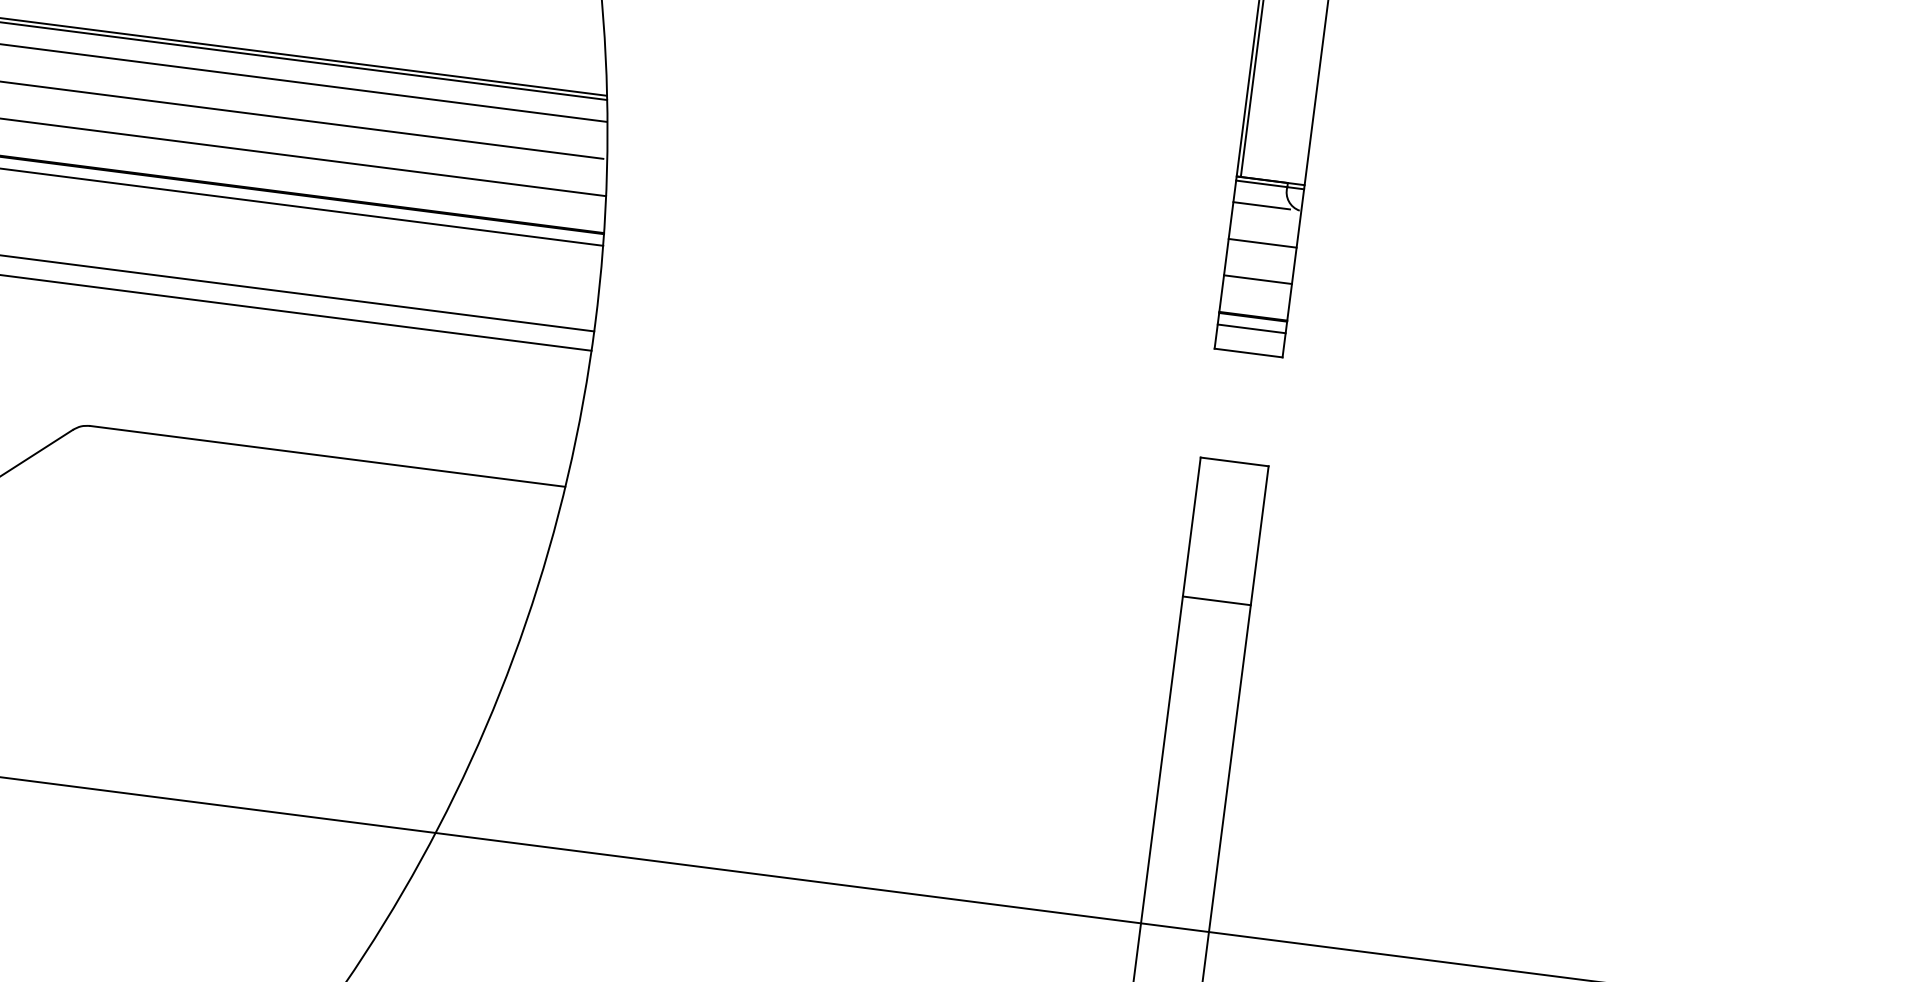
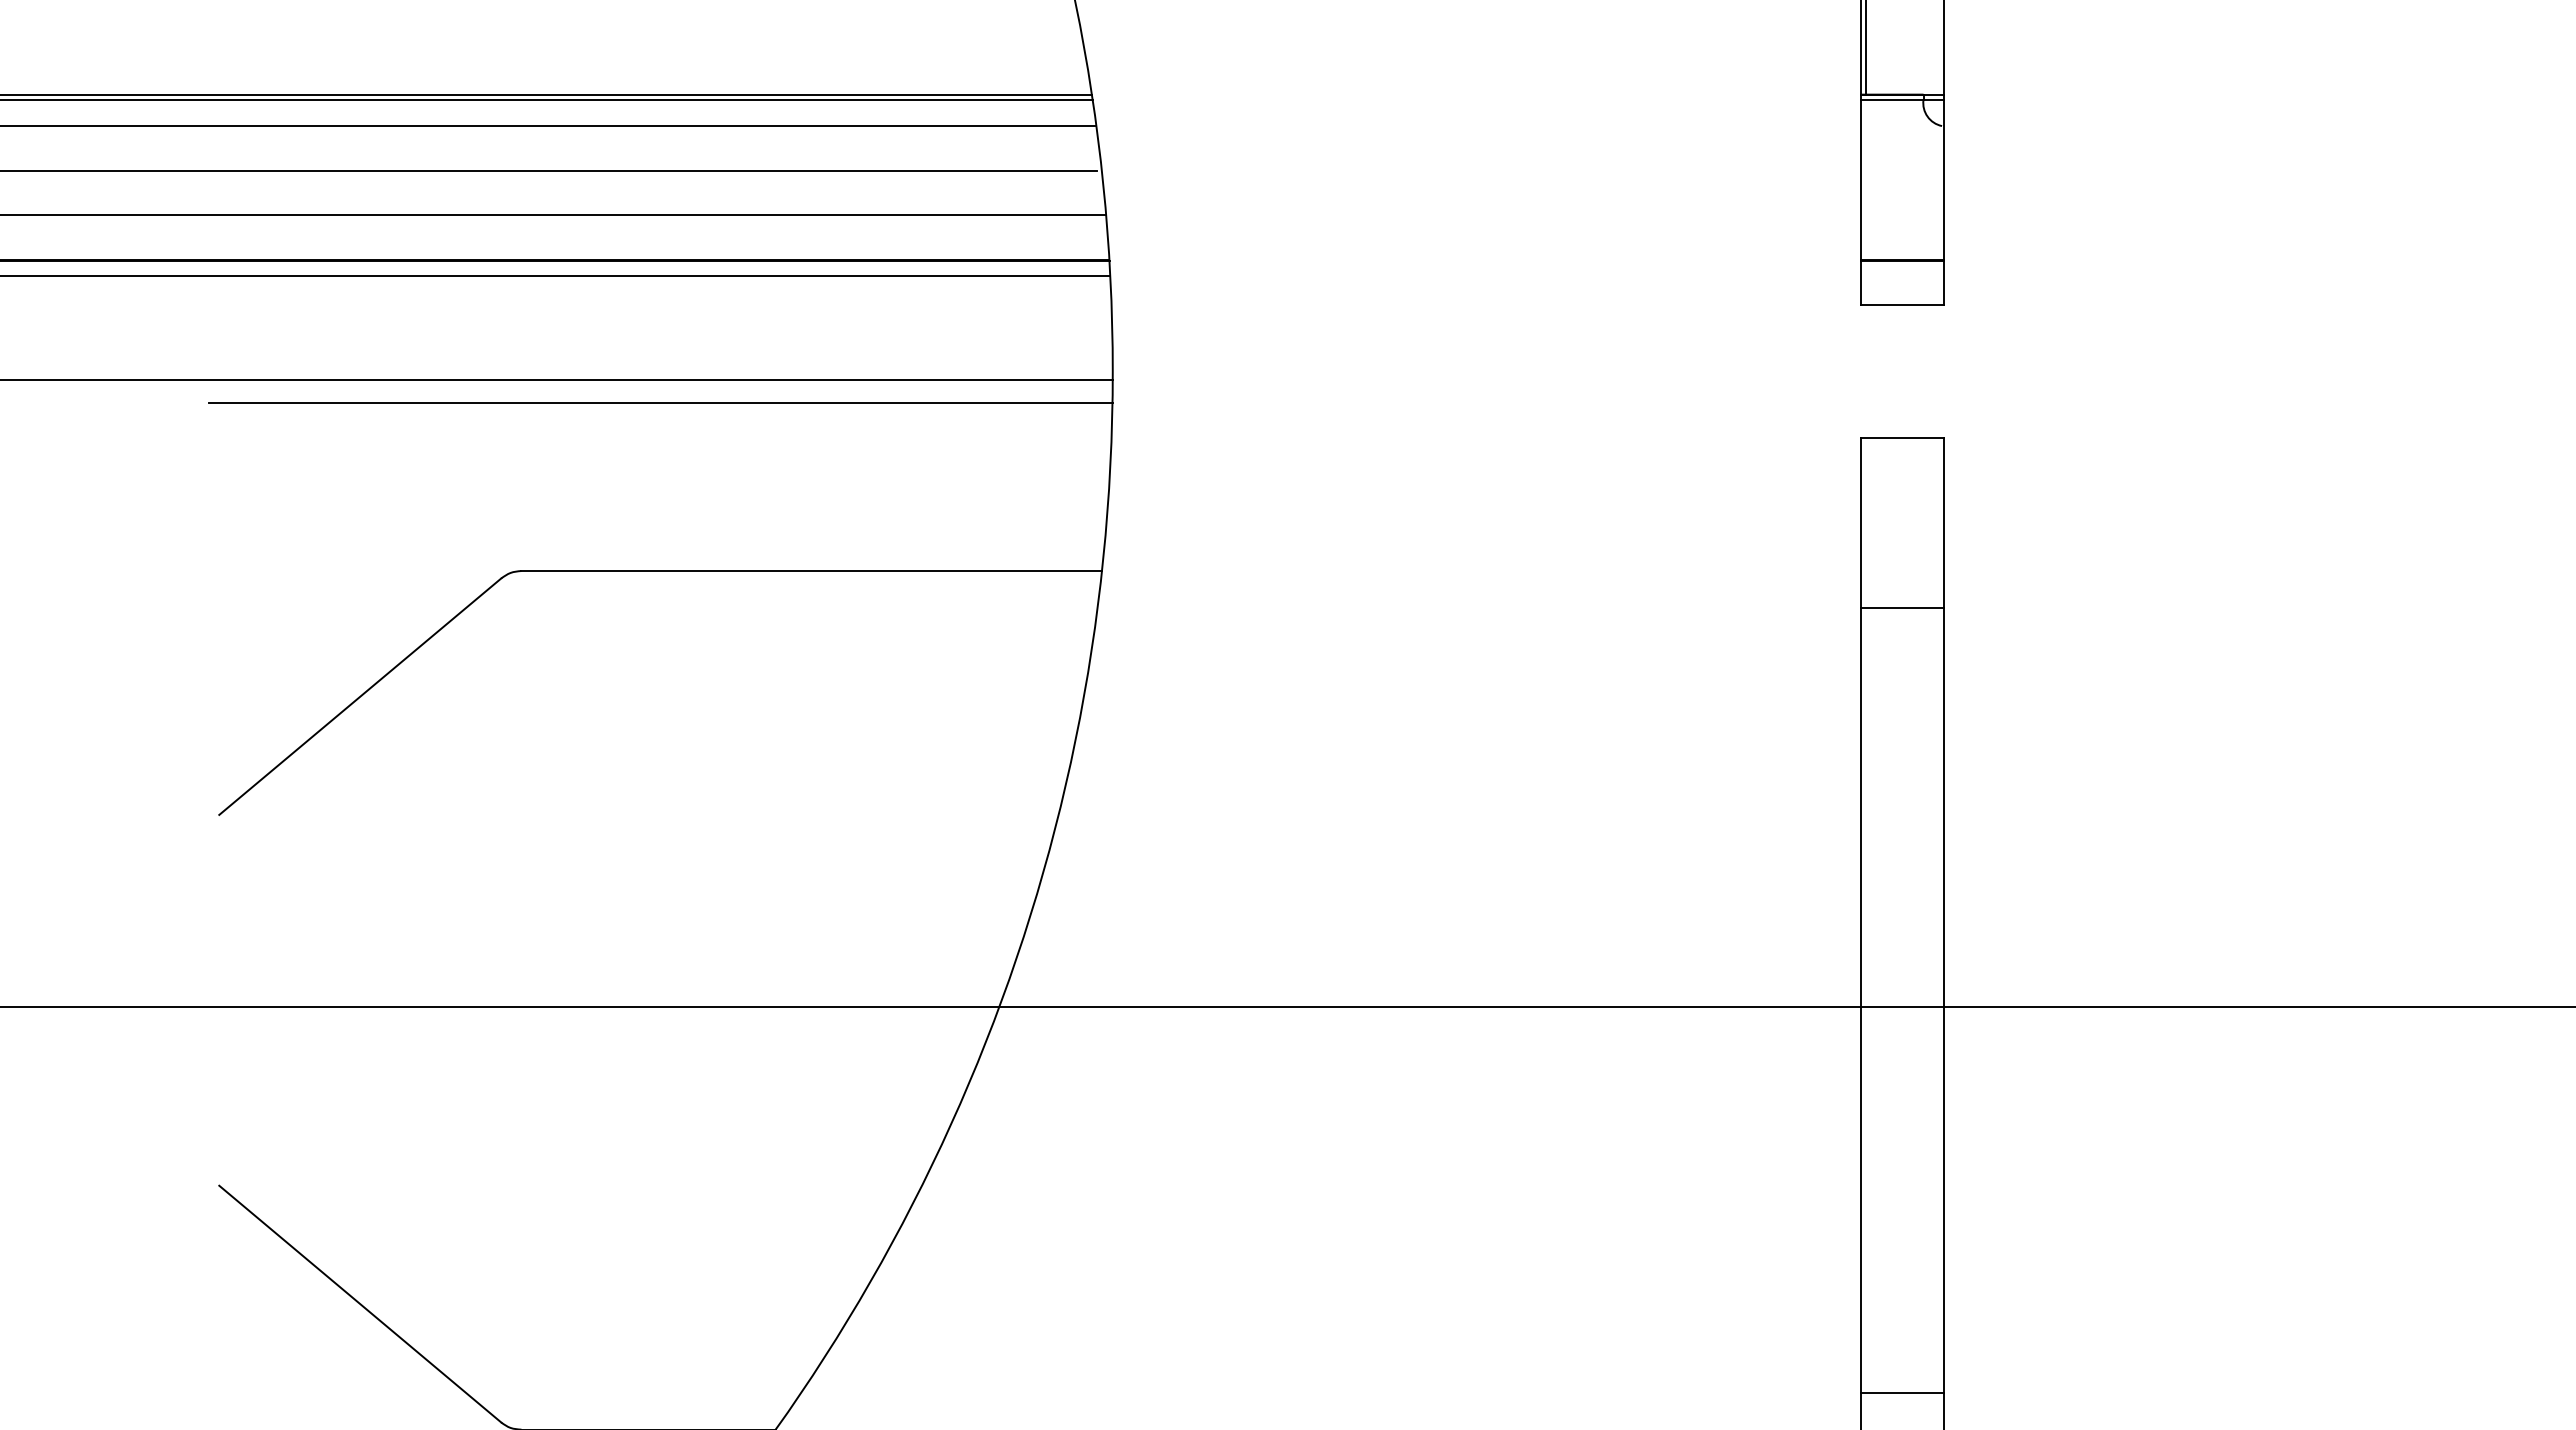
line: (1261, 206) -> (1895, 126), removed
line: (1262, 242) -> (1902, 170), removed
line: (1257, 279) -> (1902, 215), removed
line: (1251, 328) -> (1902, 275), removed

